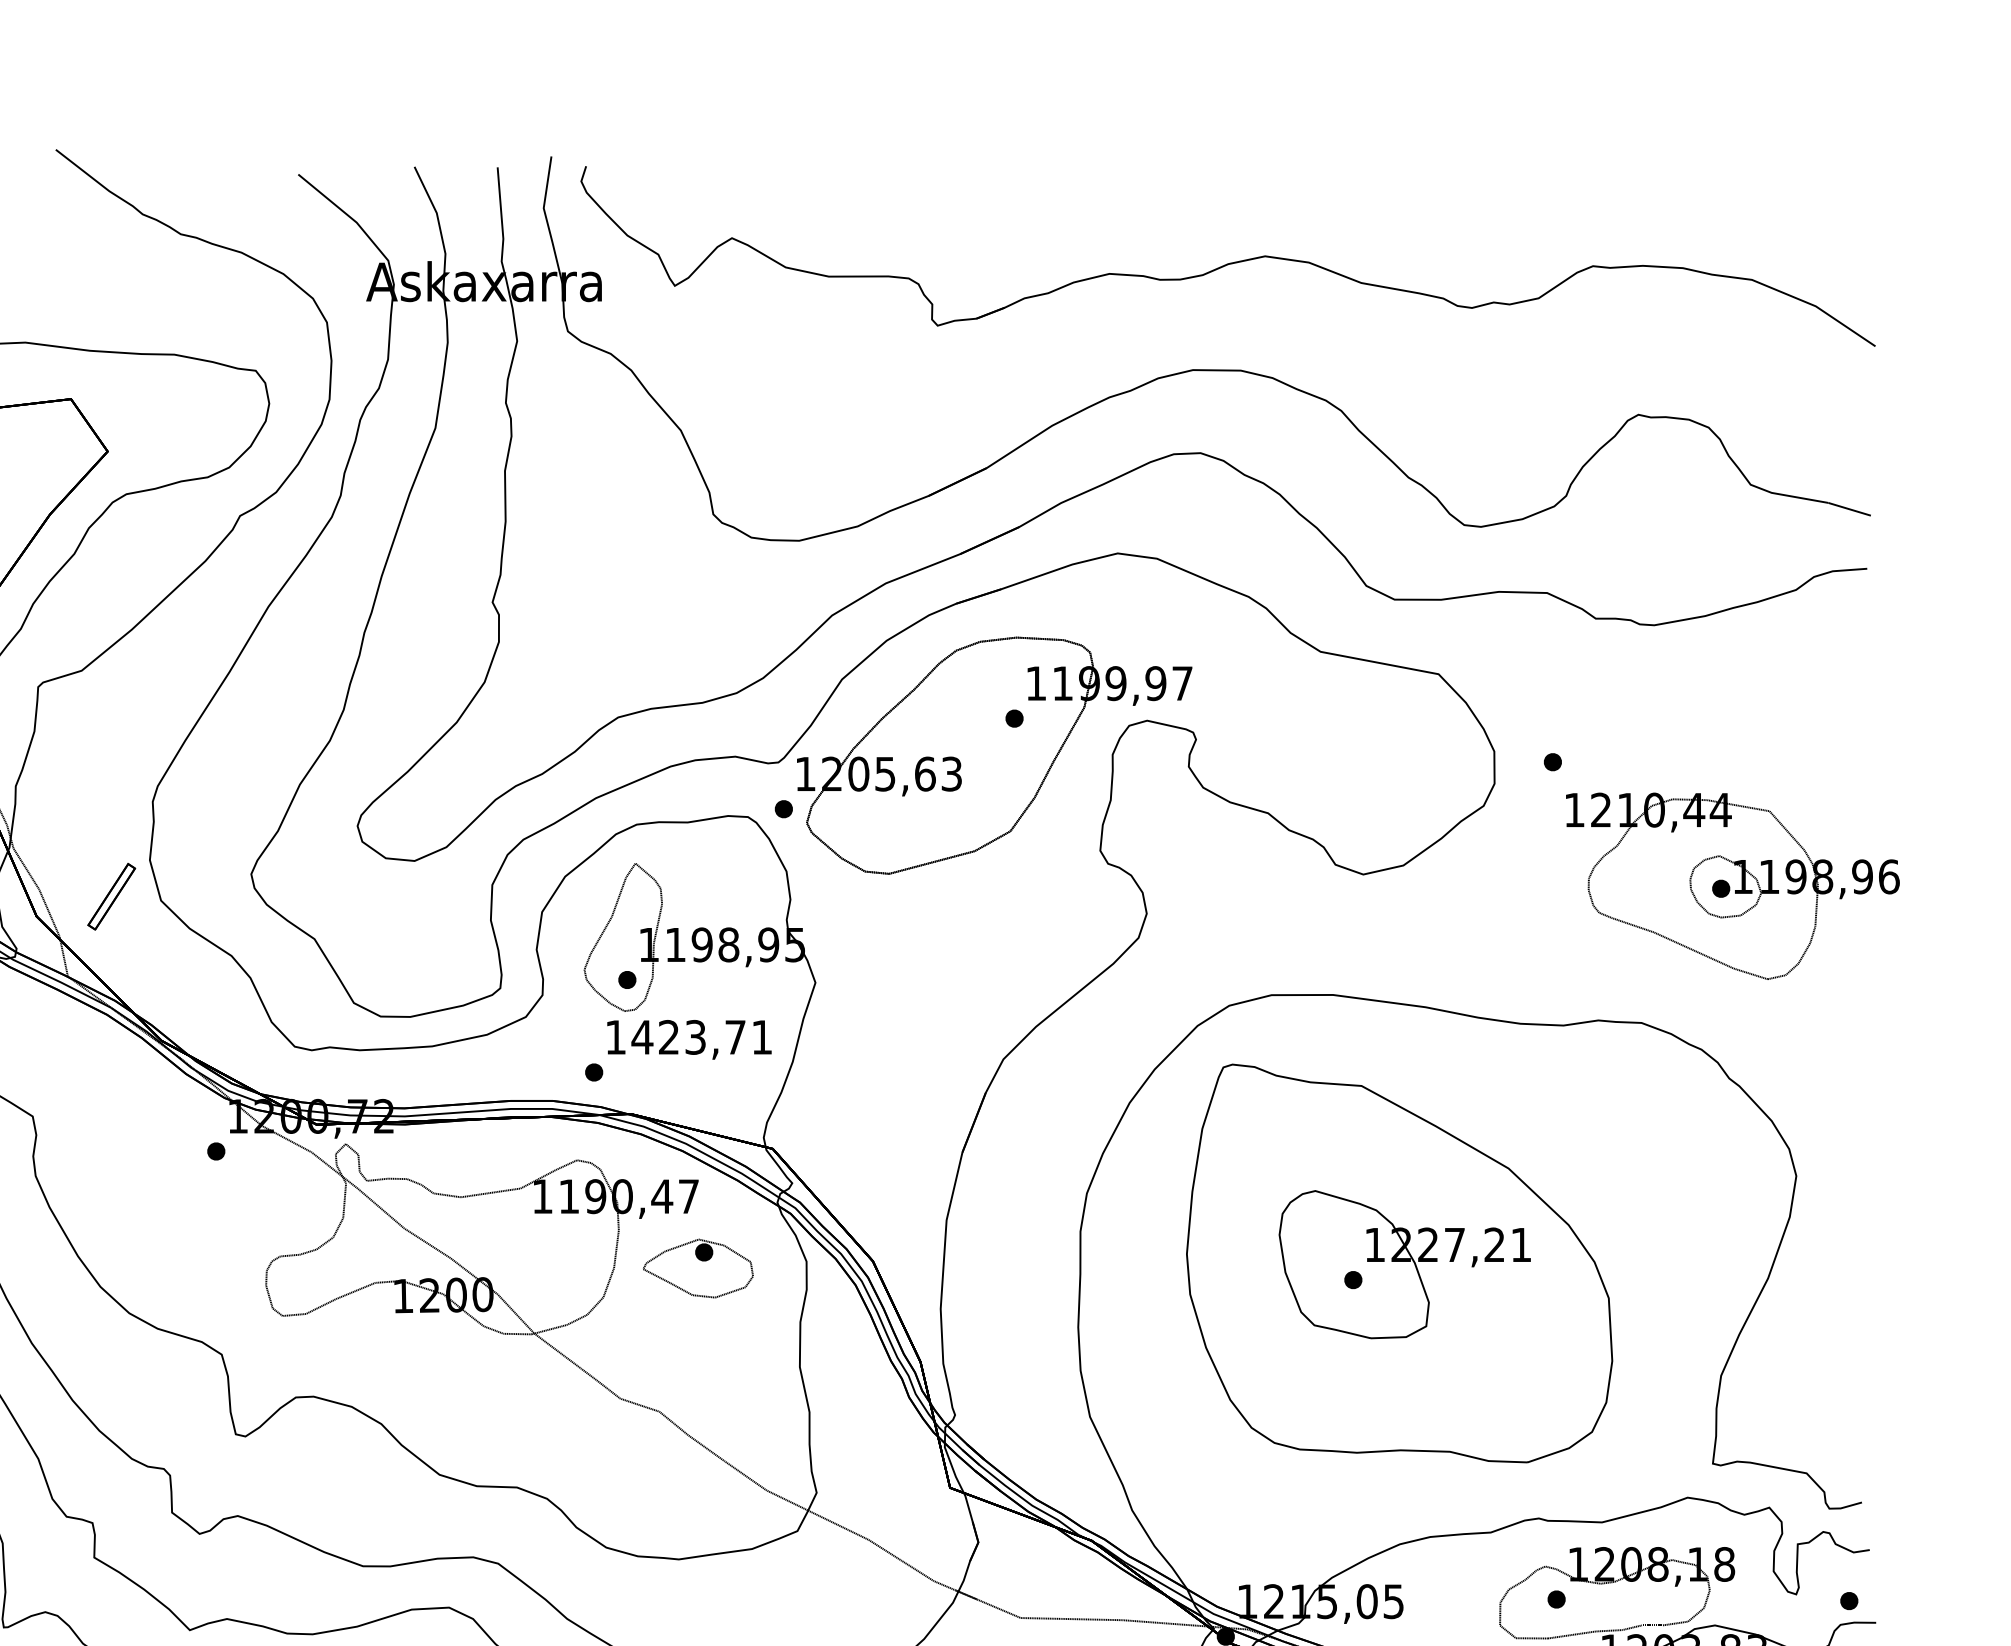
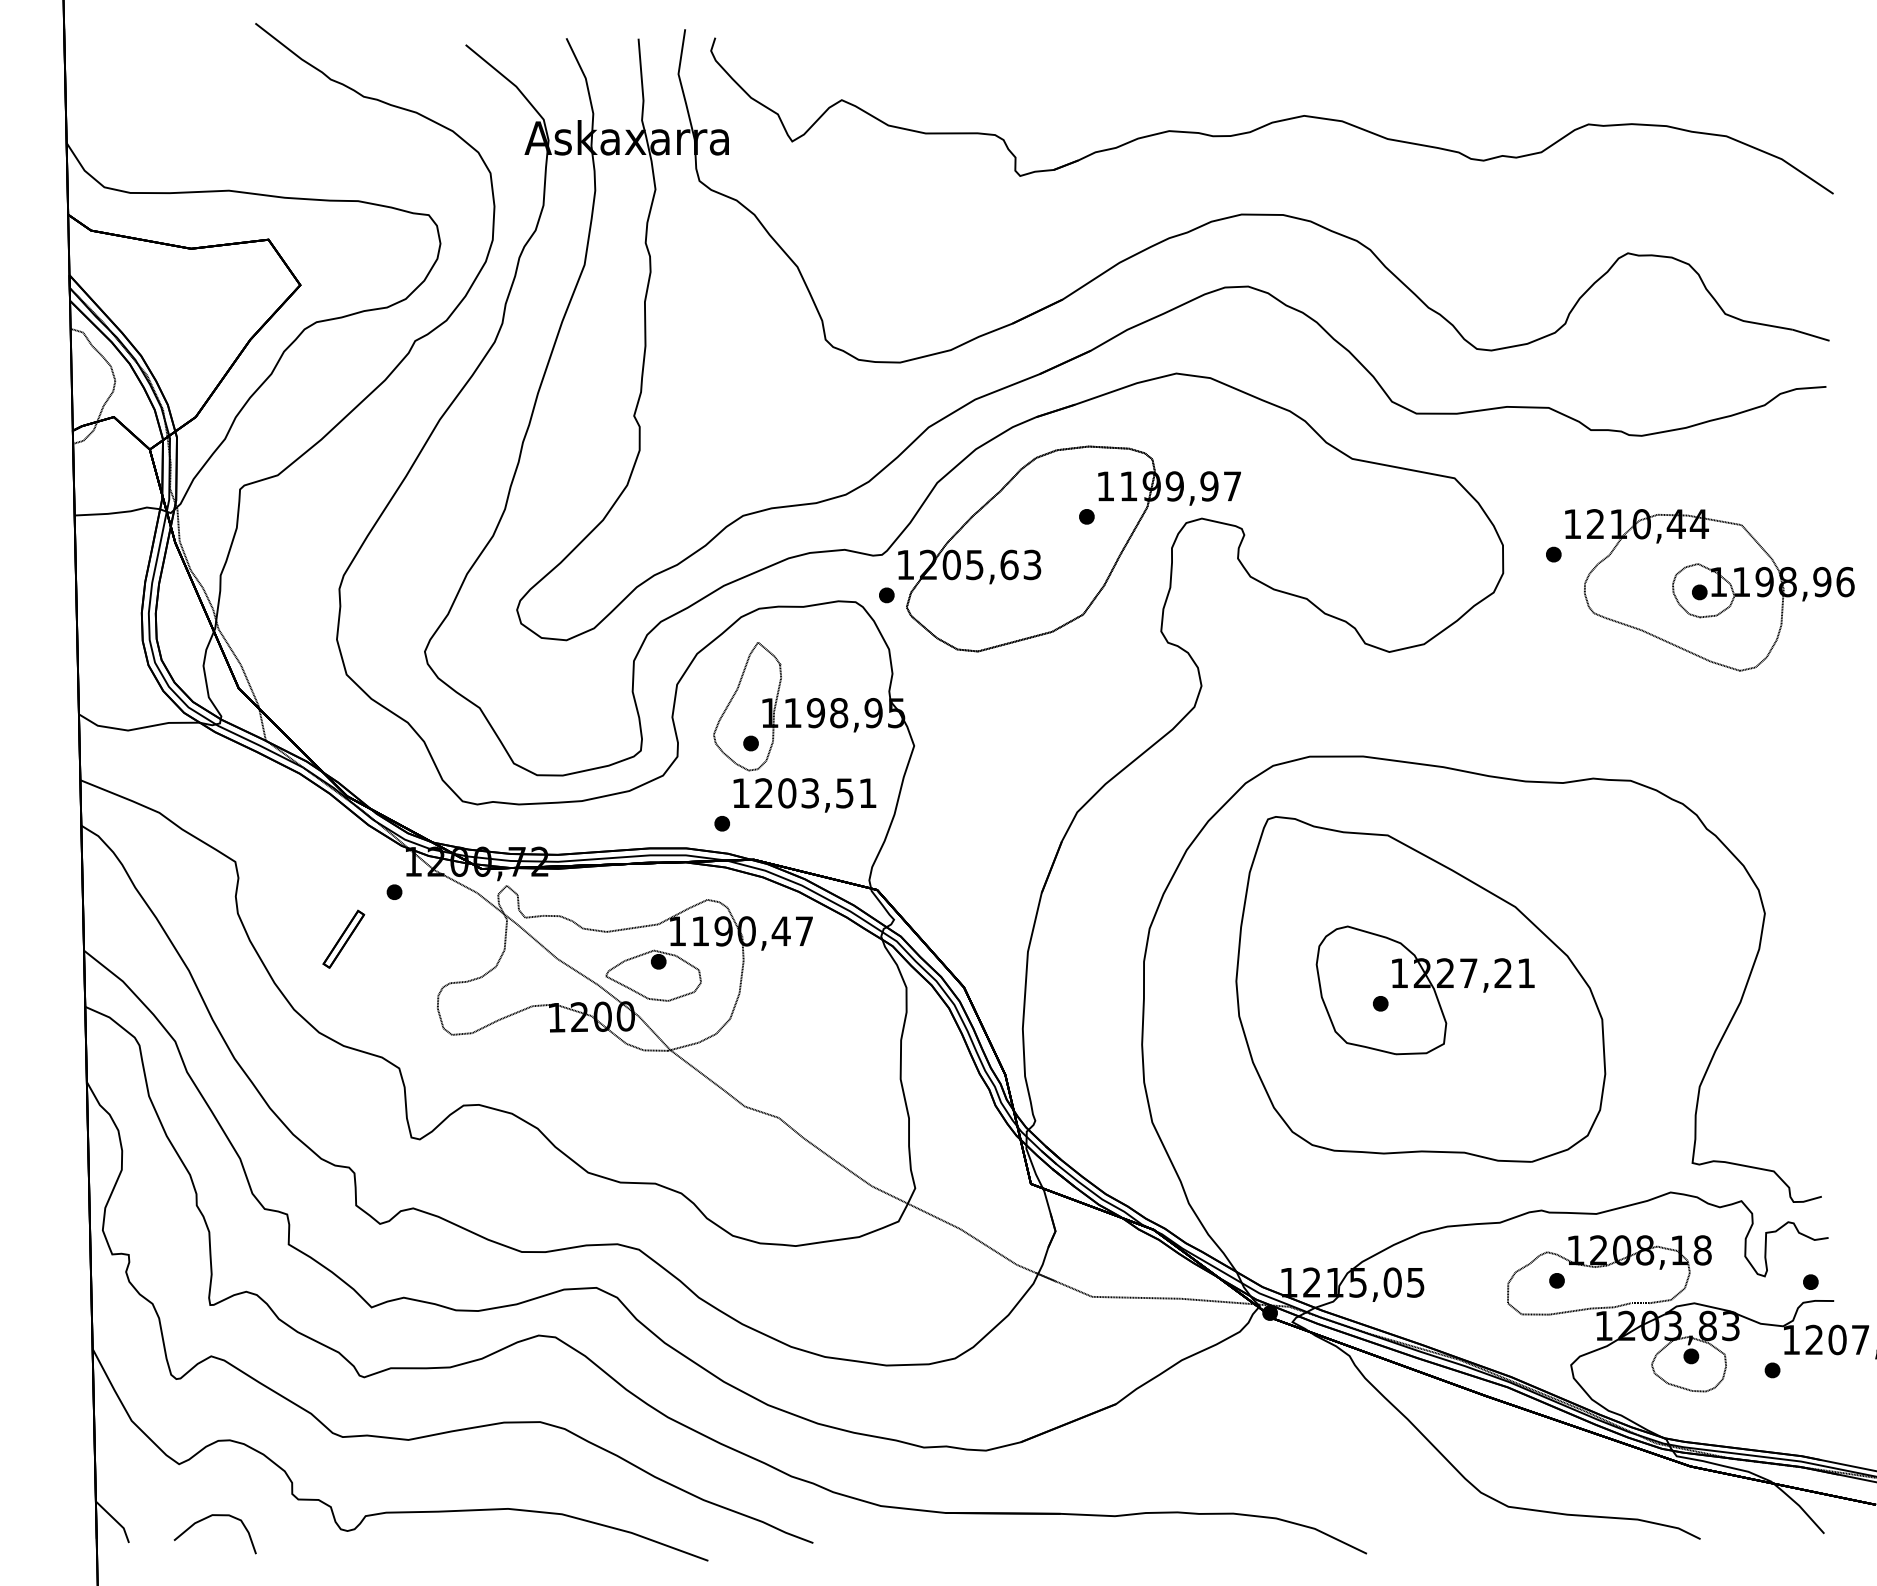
part: (1732, 886) -> (1709, 590), moved
part: (111, 895) -> (343, 938), moved
text: (687, 1037) -> (803, 793), 1423,71 -> 1203,51
part: (698, 1268) -> (653, 975), moved

